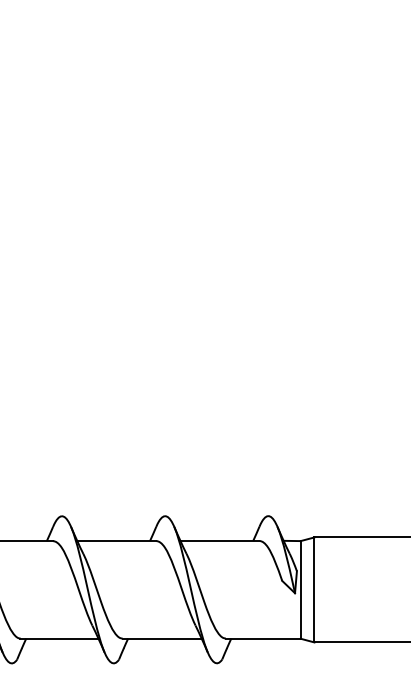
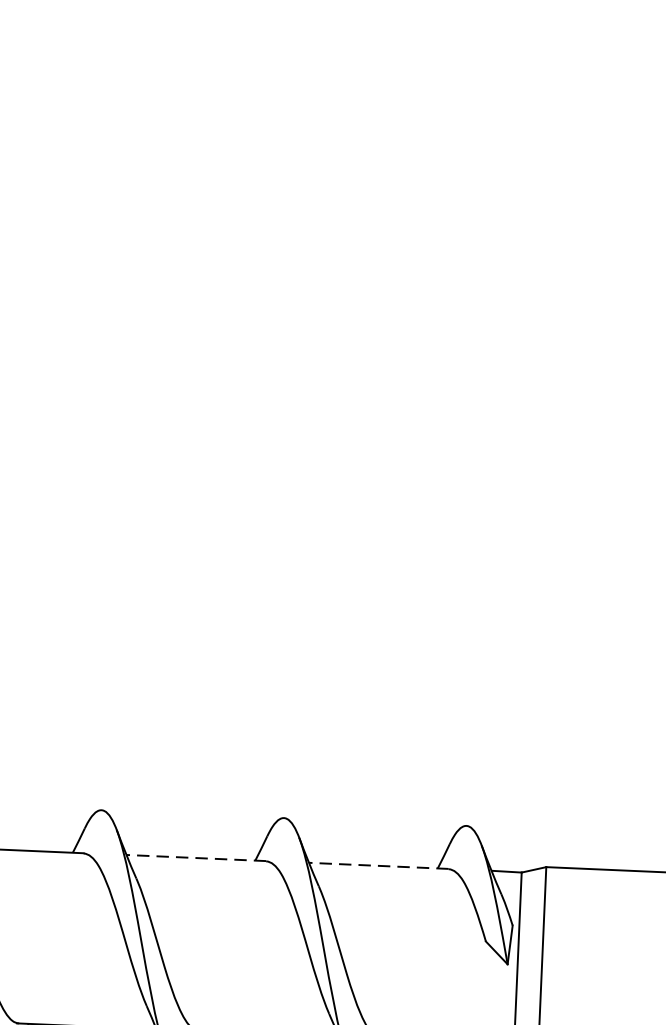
line: (116, 540) -> (195, 857), solid -> dashed
line: (219, 540) -> (378, 865), solid -> dashed

